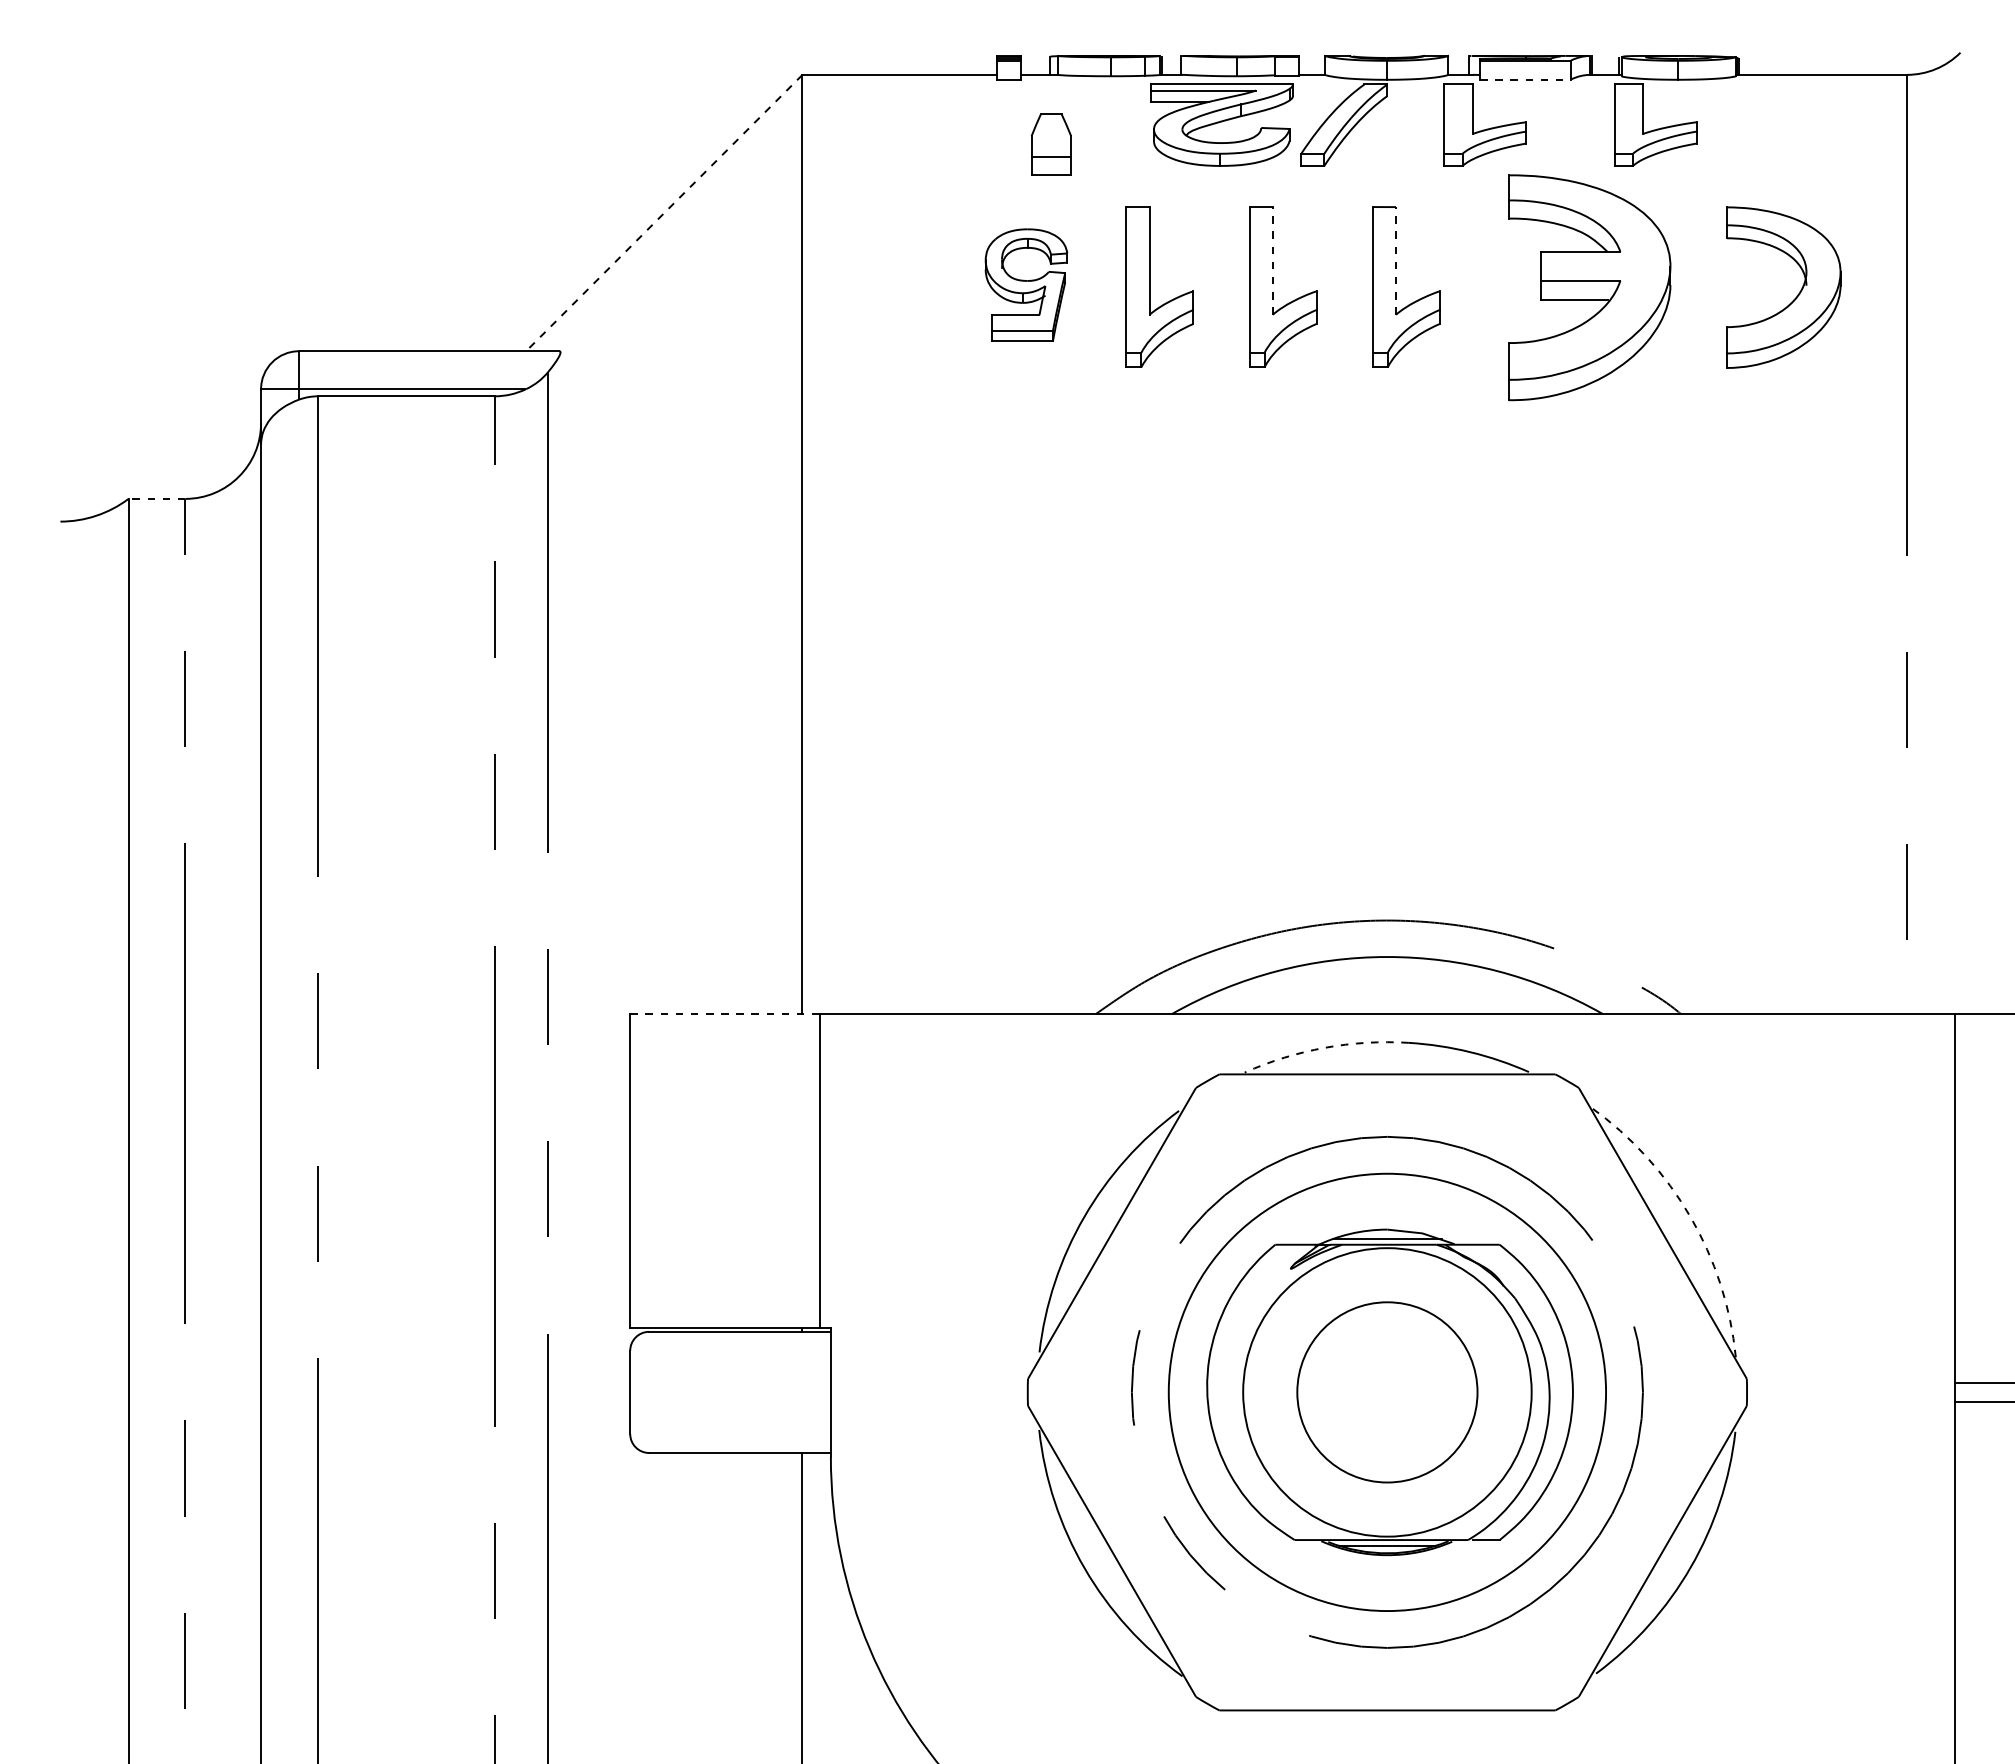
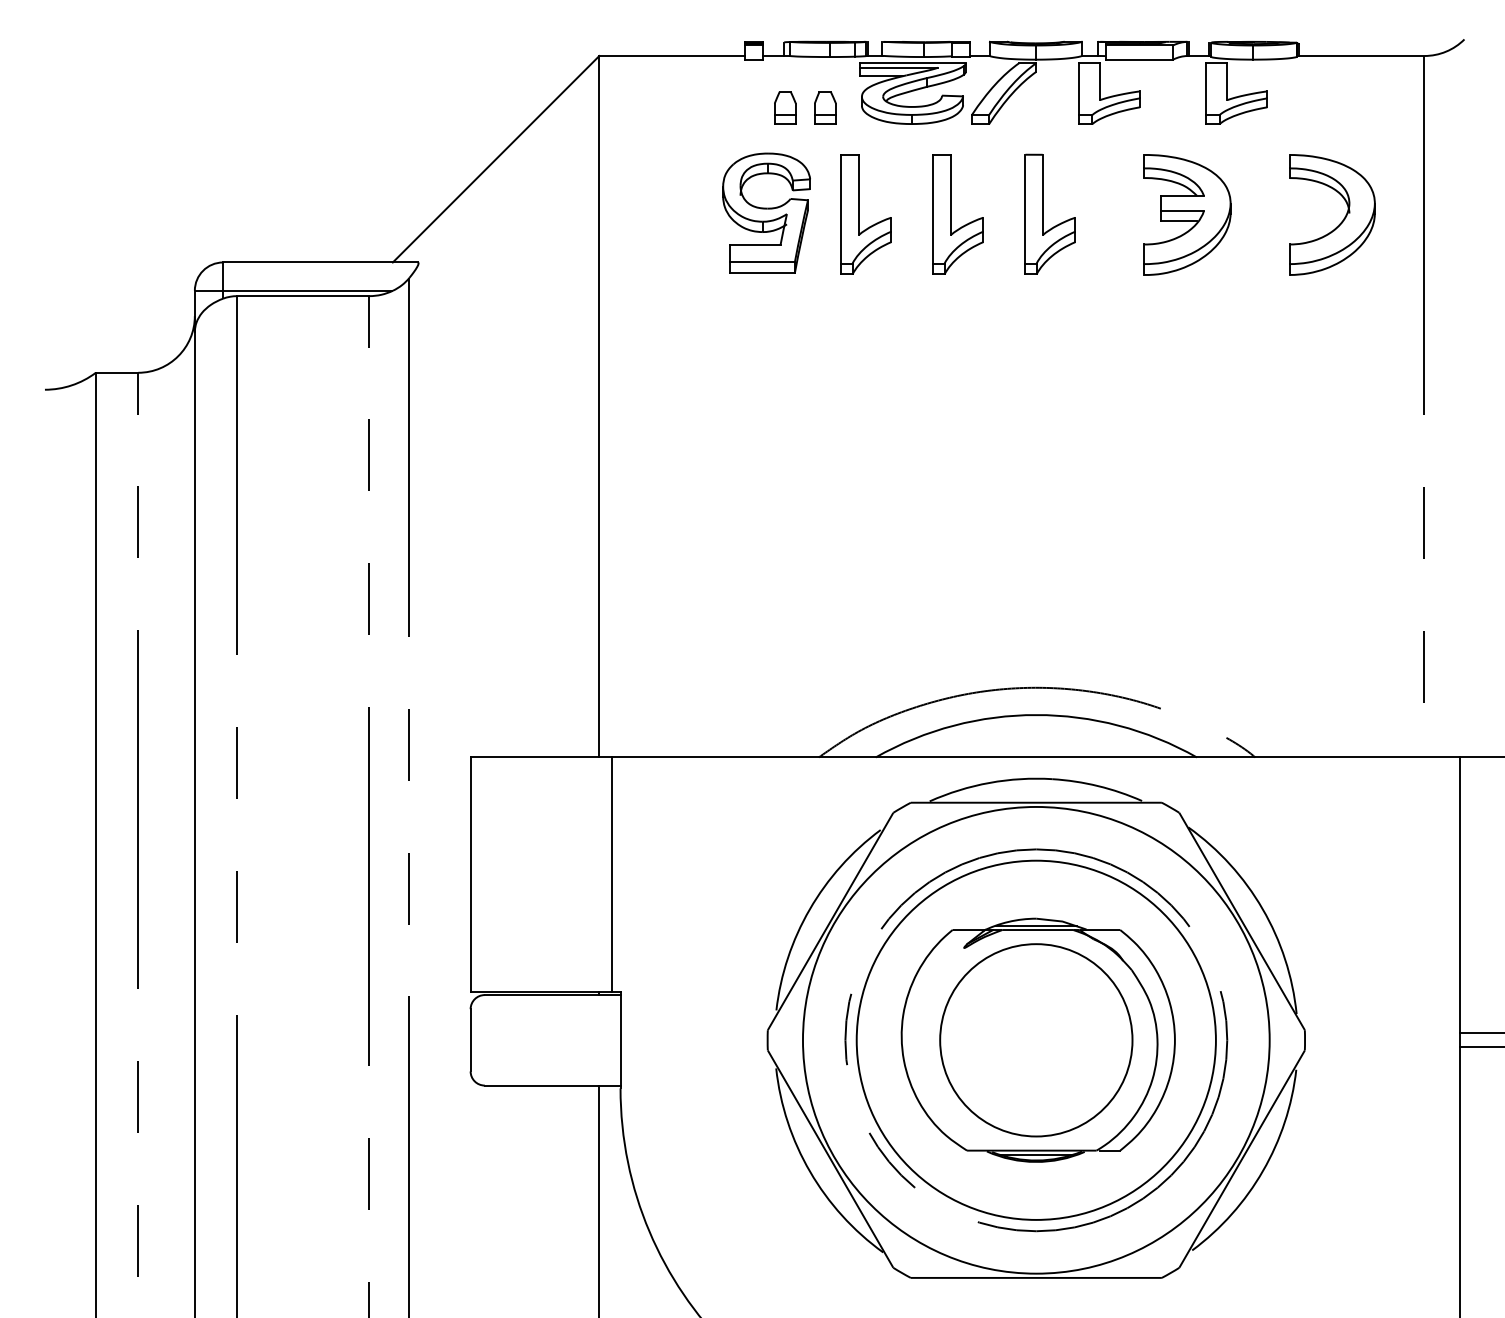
line: (1526, 79) -> (1140, 59), dashed -> solid
part: (1051, 144) -> (785, 108), size x0.71
part: (1104, 144) -> (824, 108), added
line: (663, 213) -> (495, 159), dashed -> solid
line: (1272, 260) -> (950, 194), dashed -> solid
line: (1396, 260) -> (1043, 194), dashed -> solid
part: (1026, 284) -> (766, 212), size x1.43
part: (1589, 287) -> (1187, 214), size x0.71
line: (156, 498) -> (116, 372), dashed -> solid
line: (724, 1013) -> (541, 757), dashed -> solid
arc: (1324, 1047) -> (989, 782), dashed -> solid
arc: (1690, 1216) -> (1262, 908), dashed -> solid
circle: (1387, 1391) -> (1036, 1039), size x1.67
circle: (1387, 1392) -> (1036, 1040), size x1.43
circle: (1387, 1392) -> (1036, 1040), size x1.43

